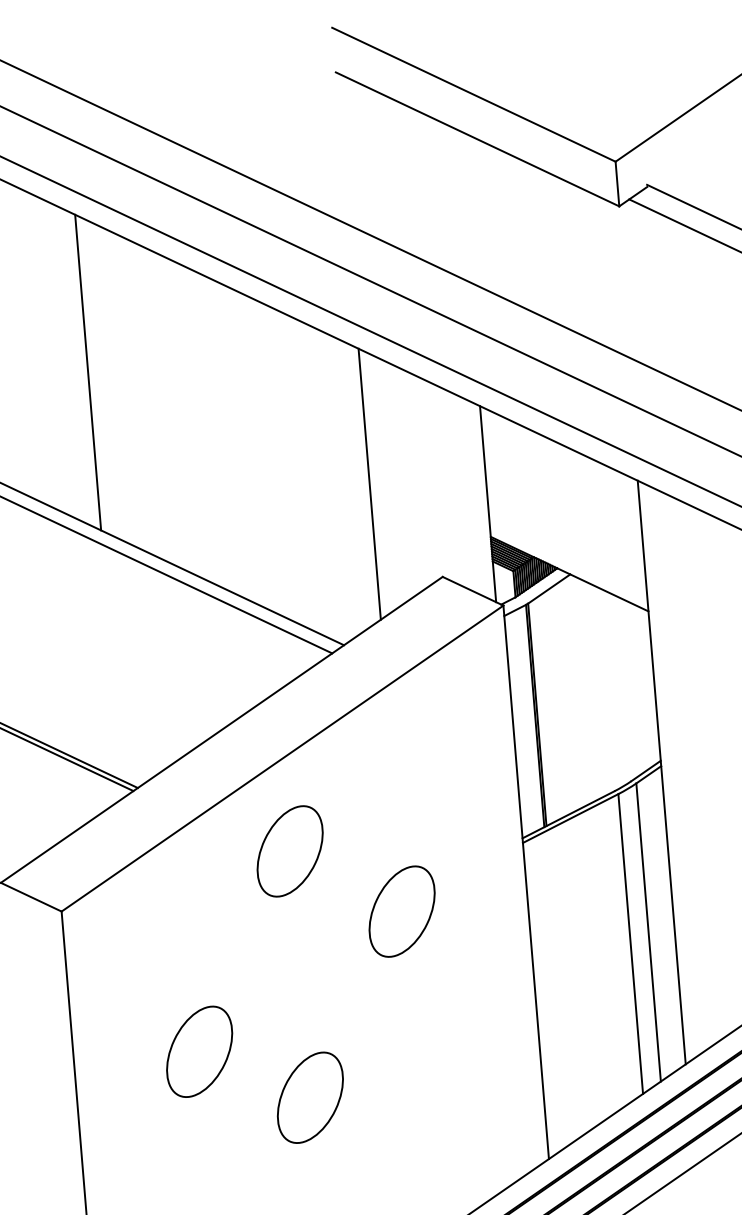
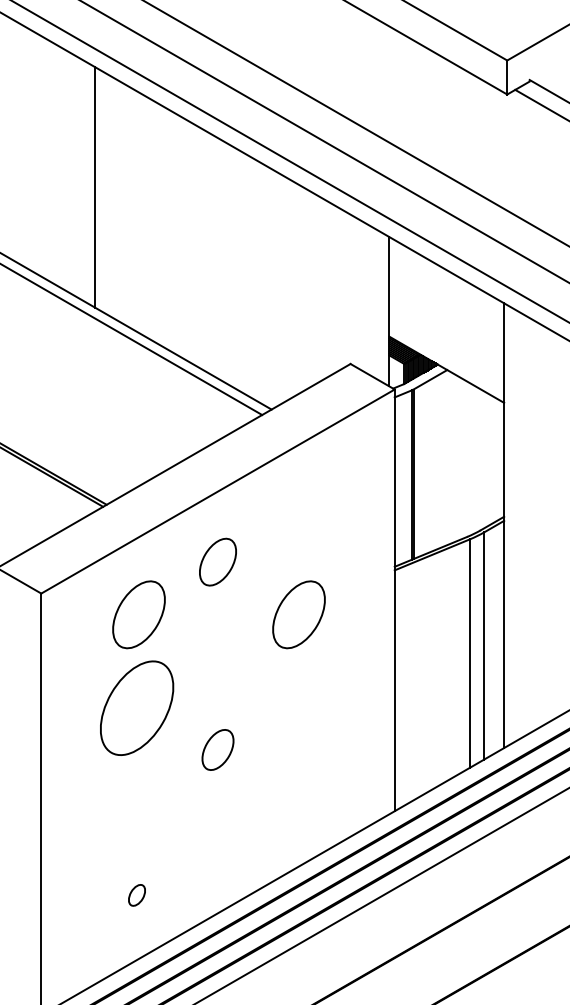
line: (370, 484) -> (301, 289), removed
part: (289, 850) -> (217, 561), size x0.7
part: (191, 928) -> (138, 614), added
part: (198, 1052) -> (136, 708), size x1.4
part: (309, 1097) -> (217, 749), size x0.6

